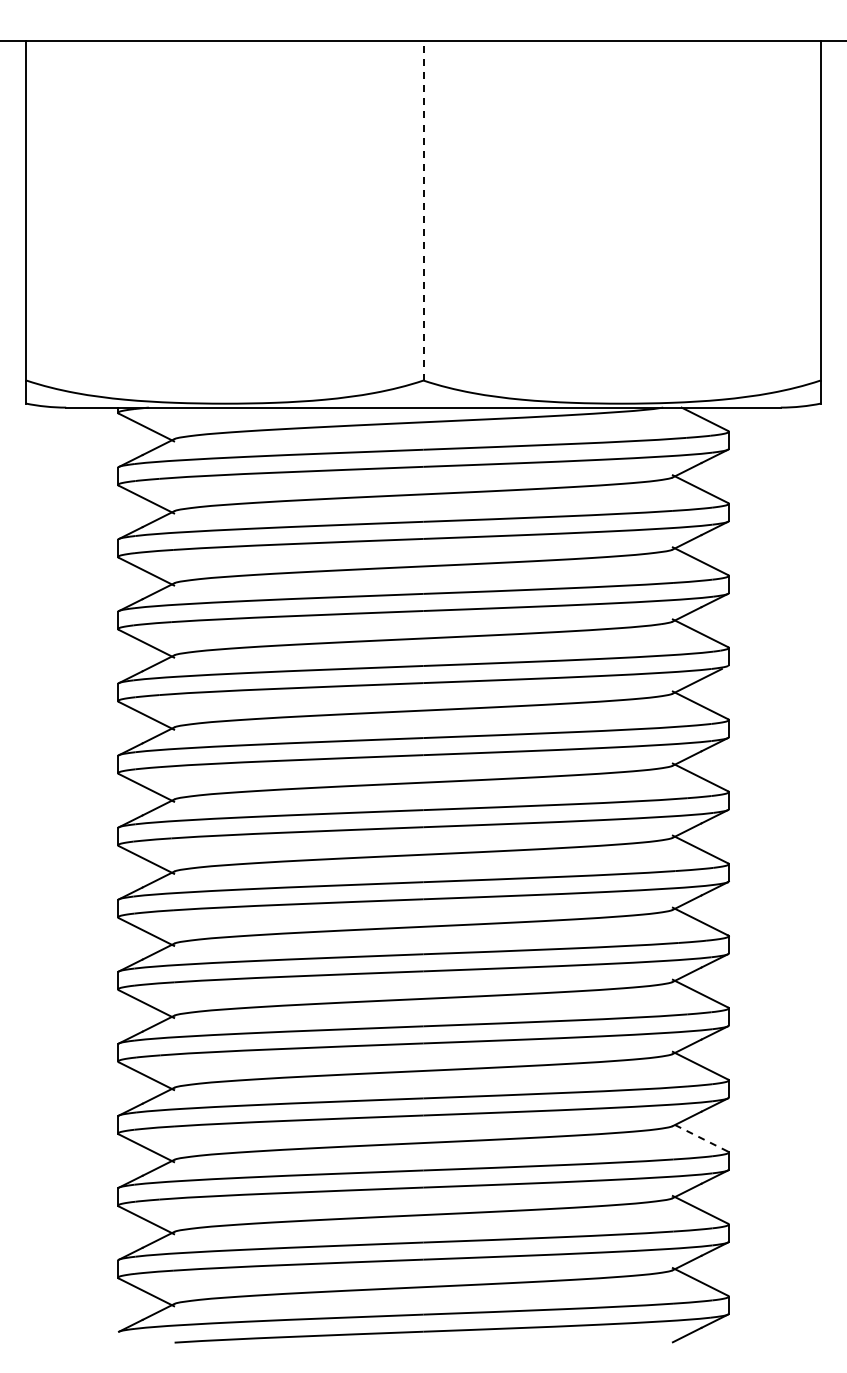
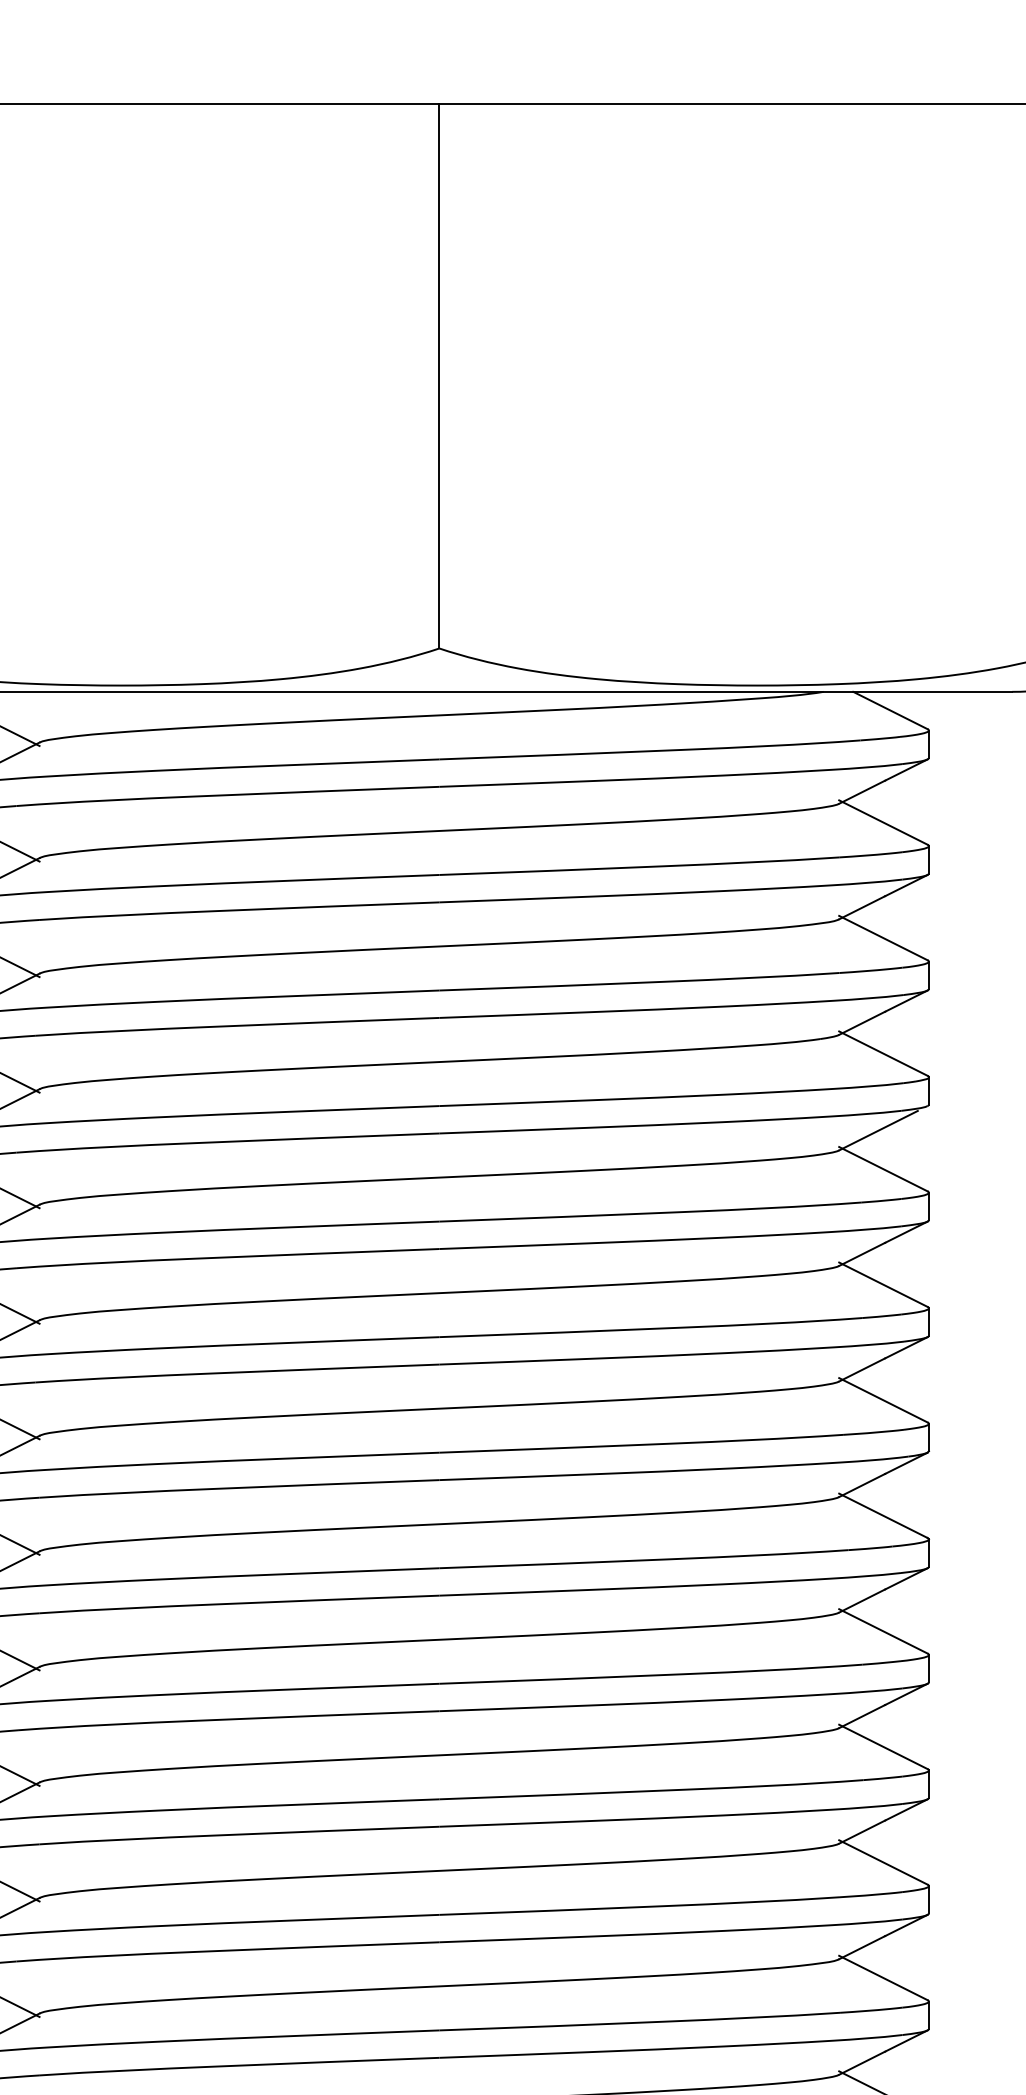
line: (423, 210) -> (439, 375), dashed -> solid
line: (700, 1137) -> (883, 1862), dashed -> solid

